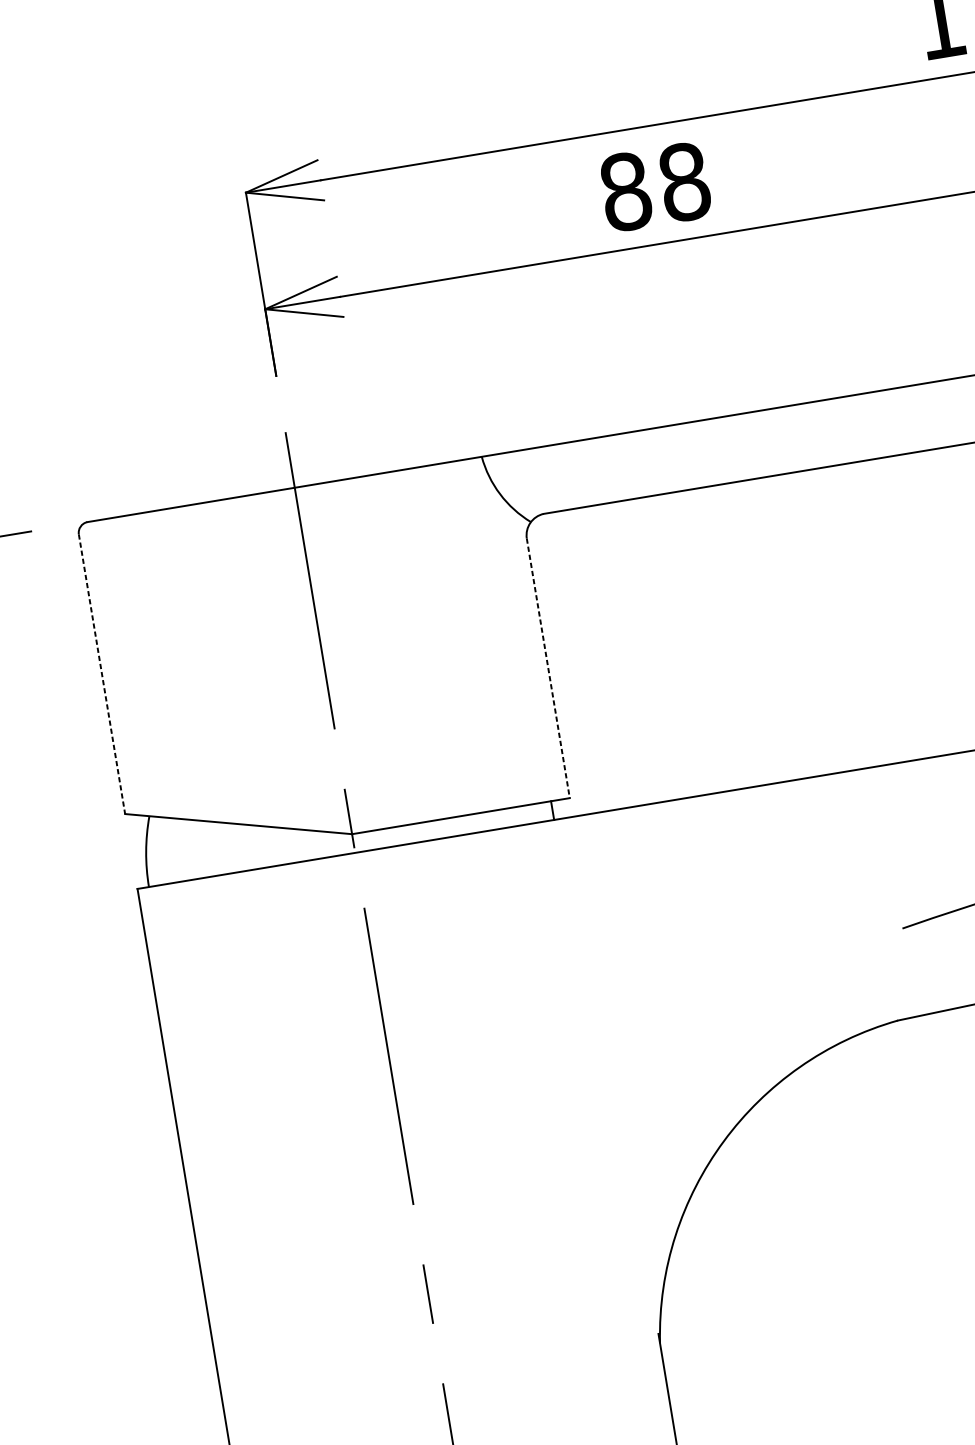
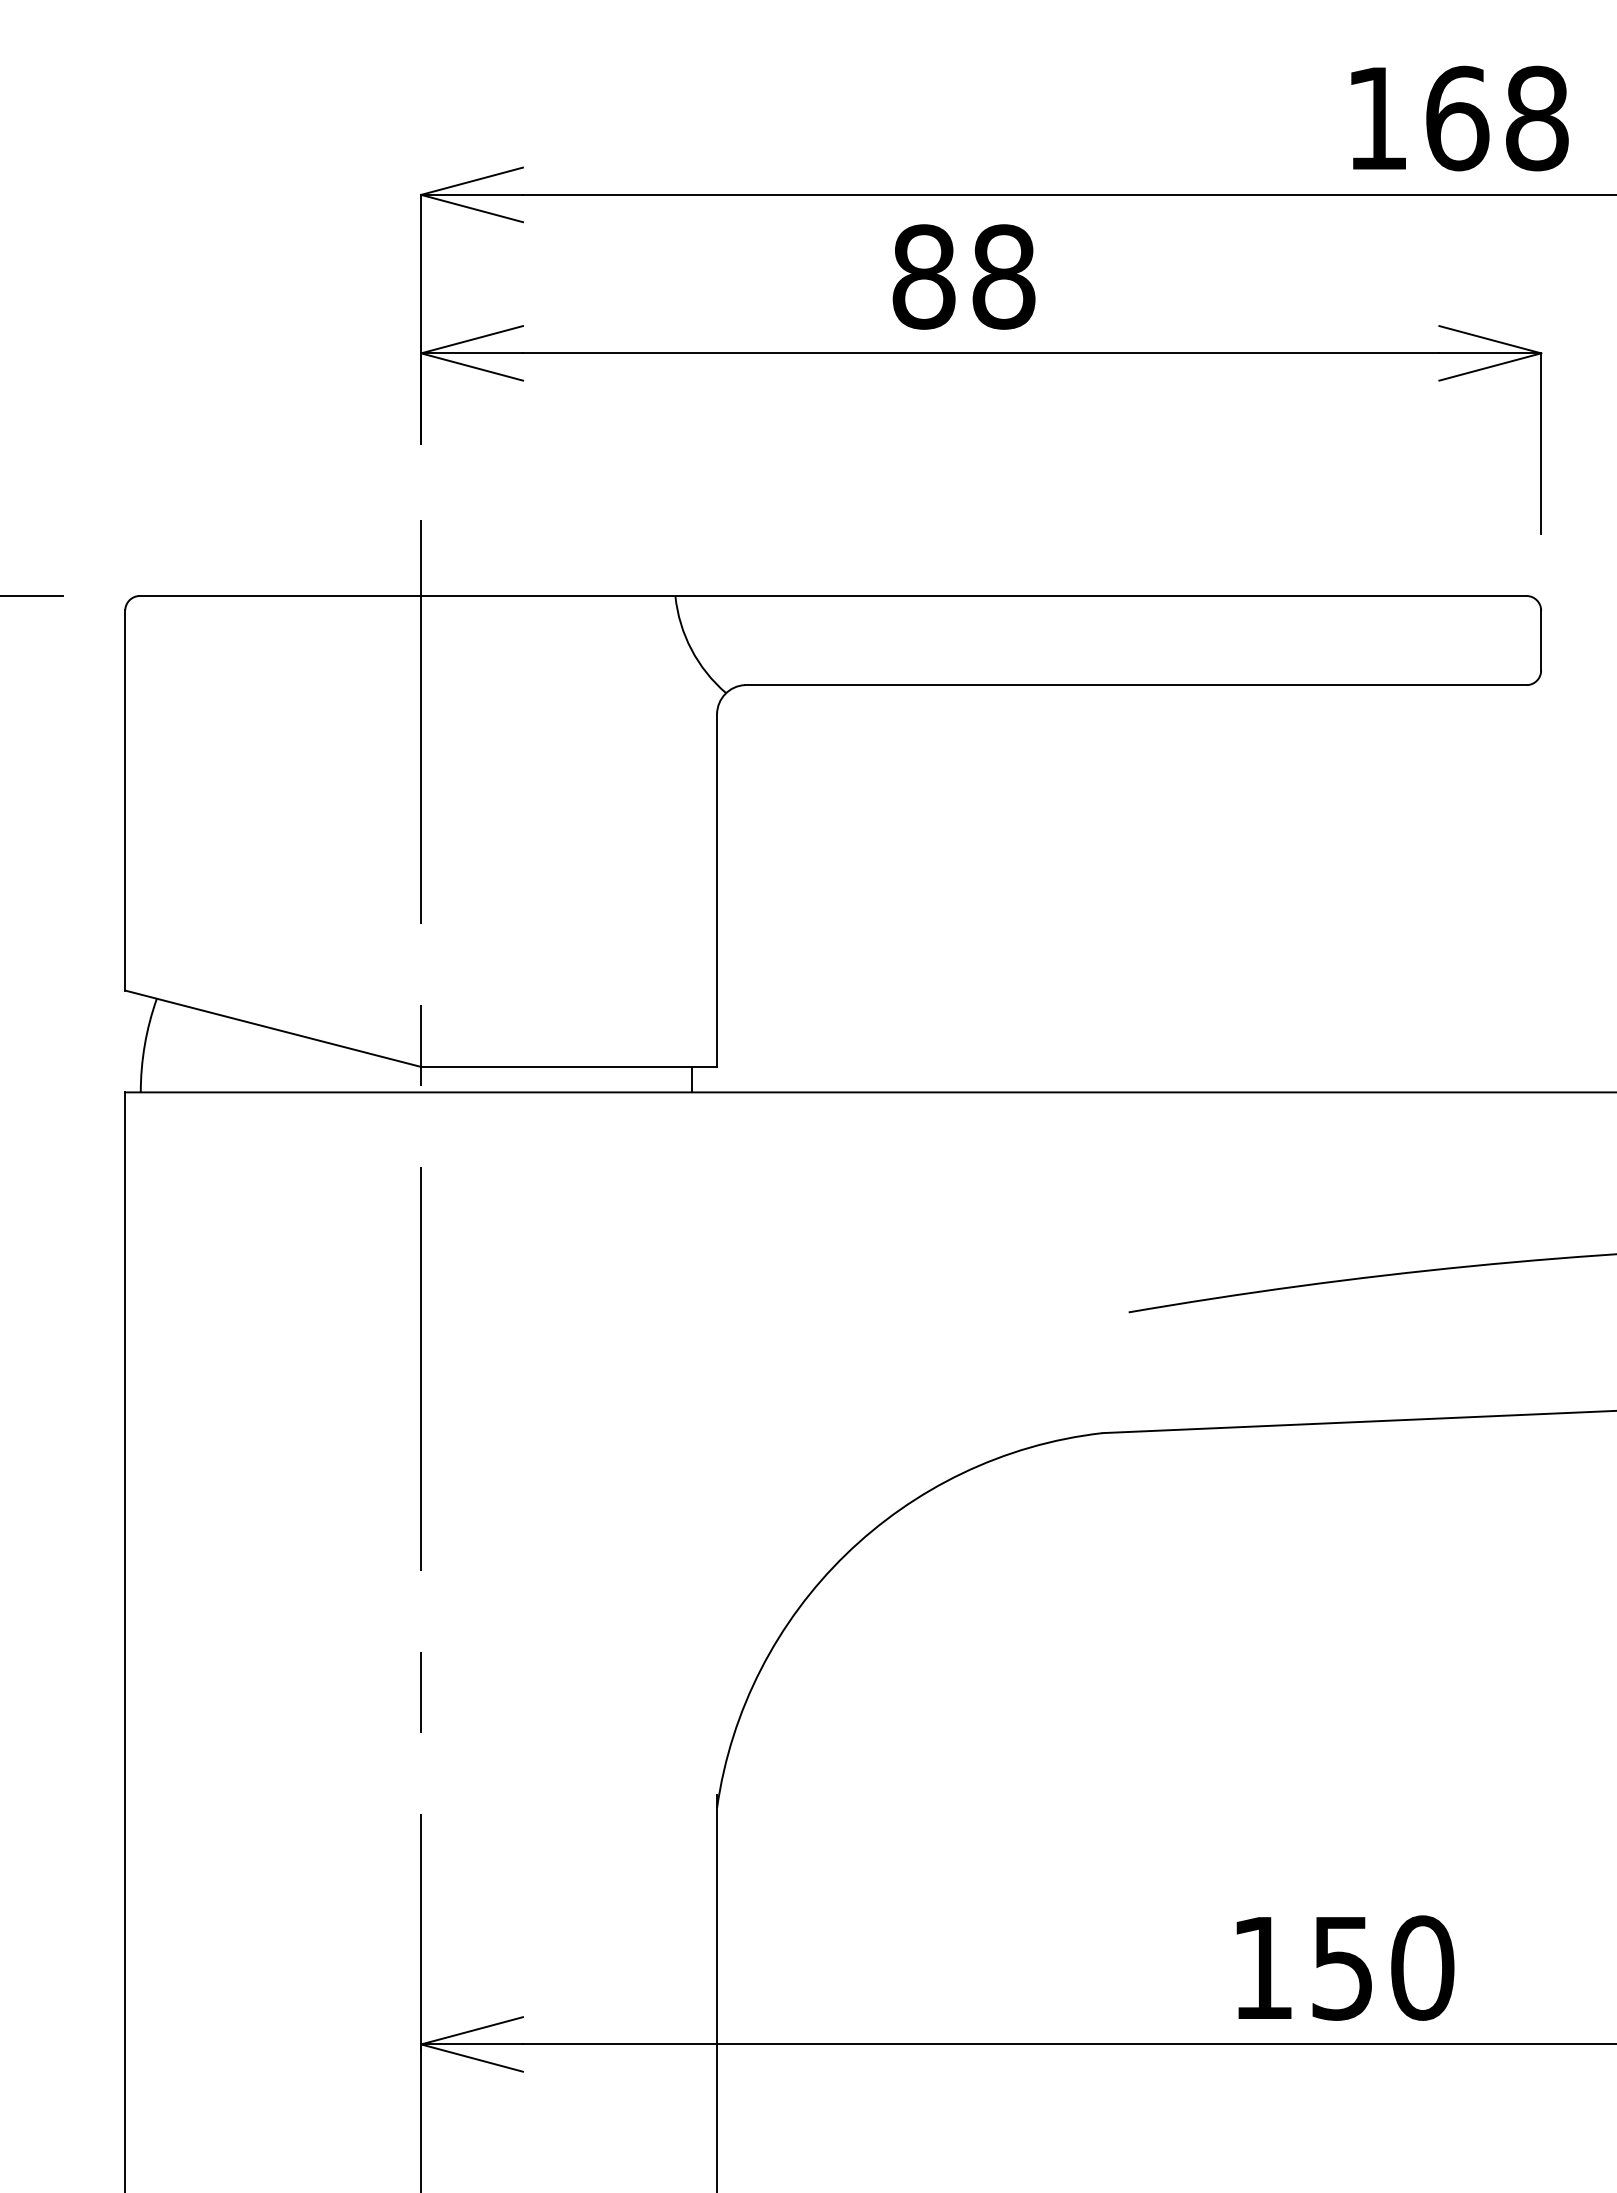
line: (548, 669) -> (717, 891), dashed -> solid
line: (102, 674) -> (125, 801), dashed -> solid

